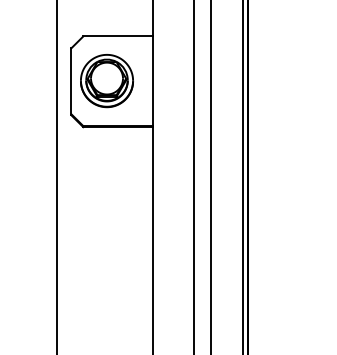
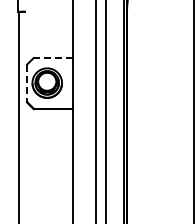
line: (118, 35) -> (53, 57), solid -> dashed
line: (72, 81) -> (27, 83), solid -> dashed

